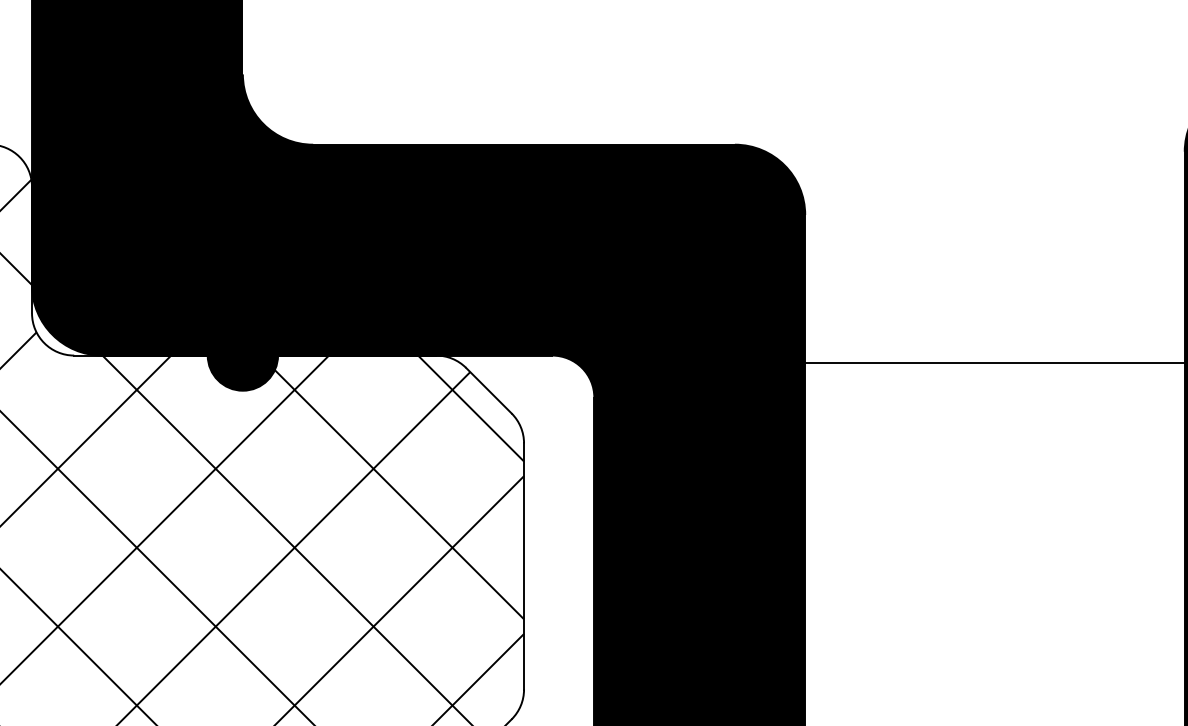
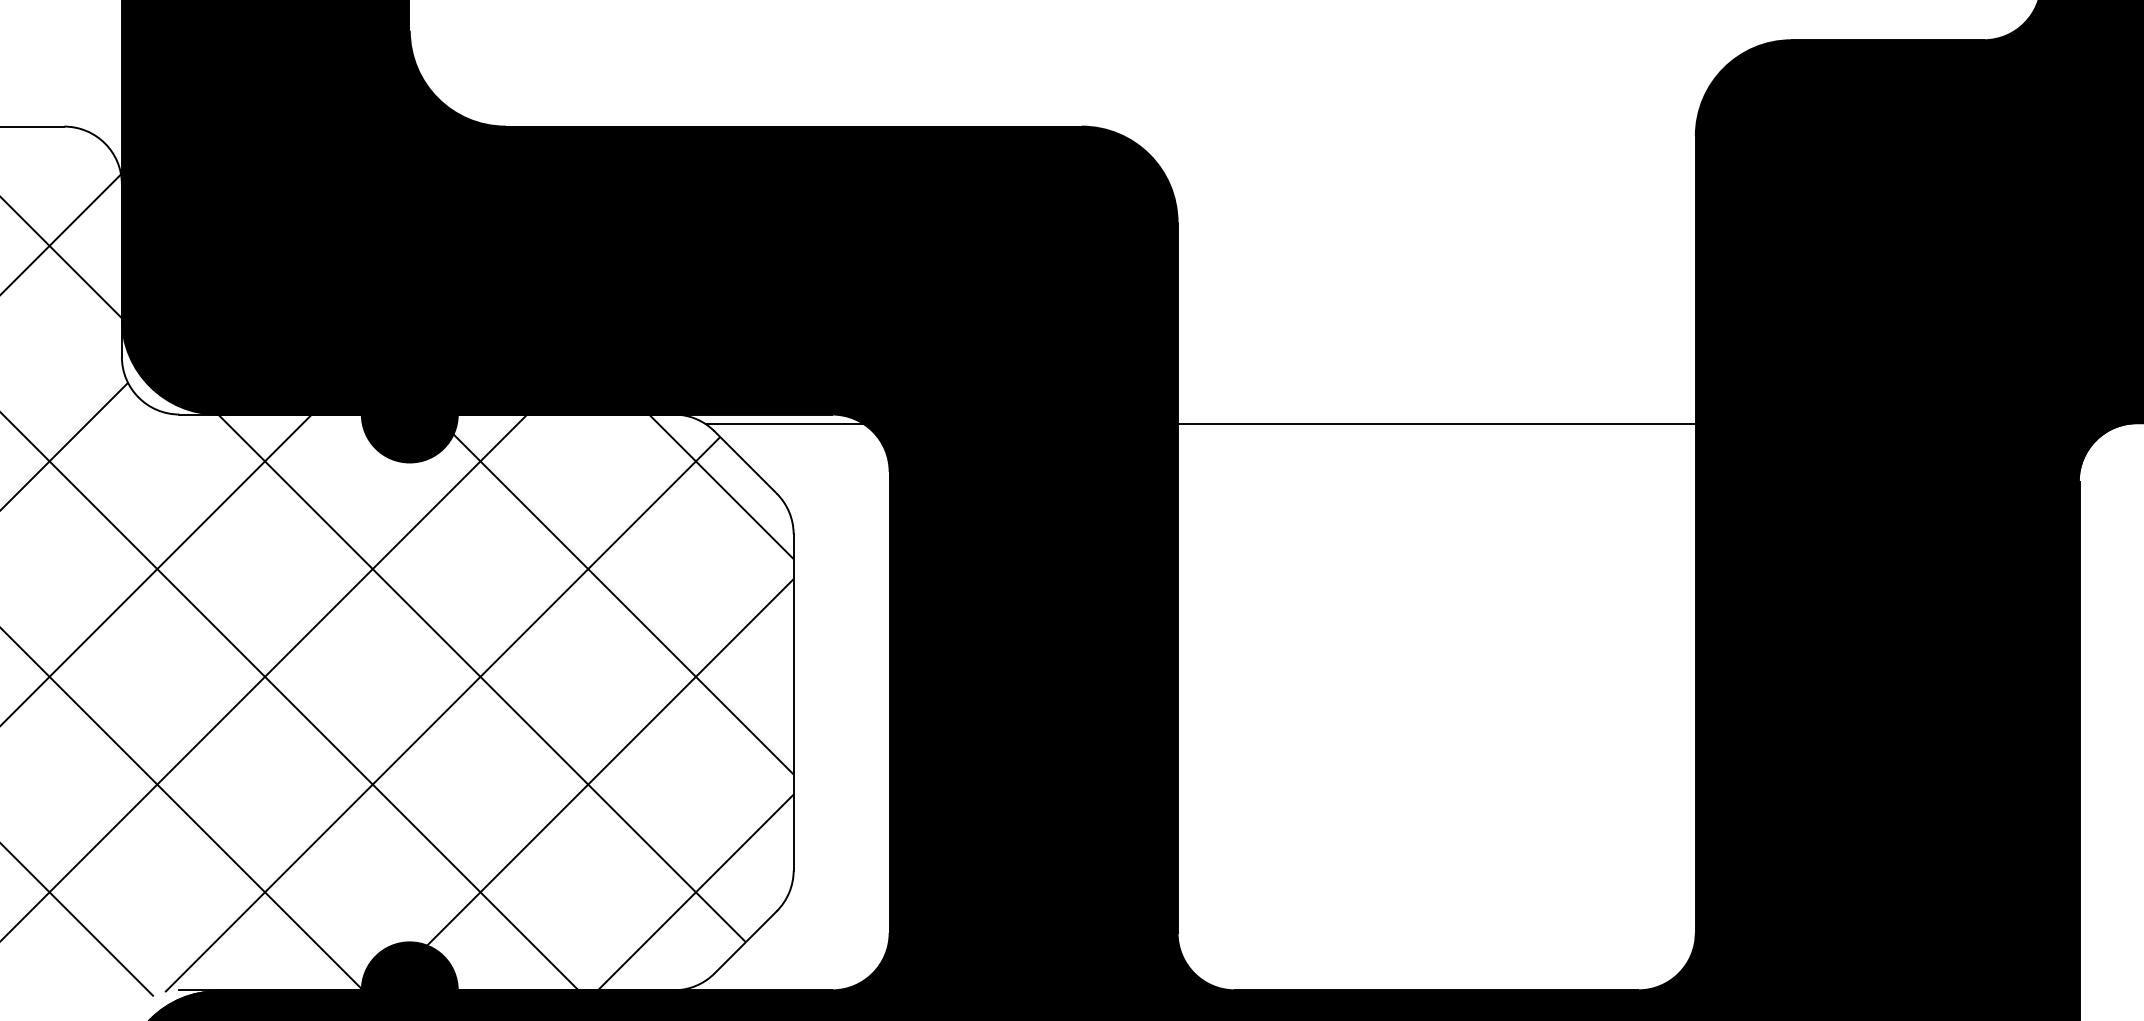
line: (517, 362) -> (784, 424), added

